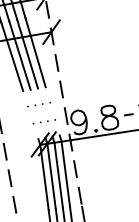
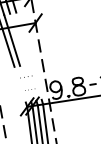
line: (35, 52) -> (23, 38), removed
line: (27, 53) -> (17, 38), removed
part: (38, 104) -> (25, 76), size x0.7
part: (43, 121) -> (29, 89), size x0.6

